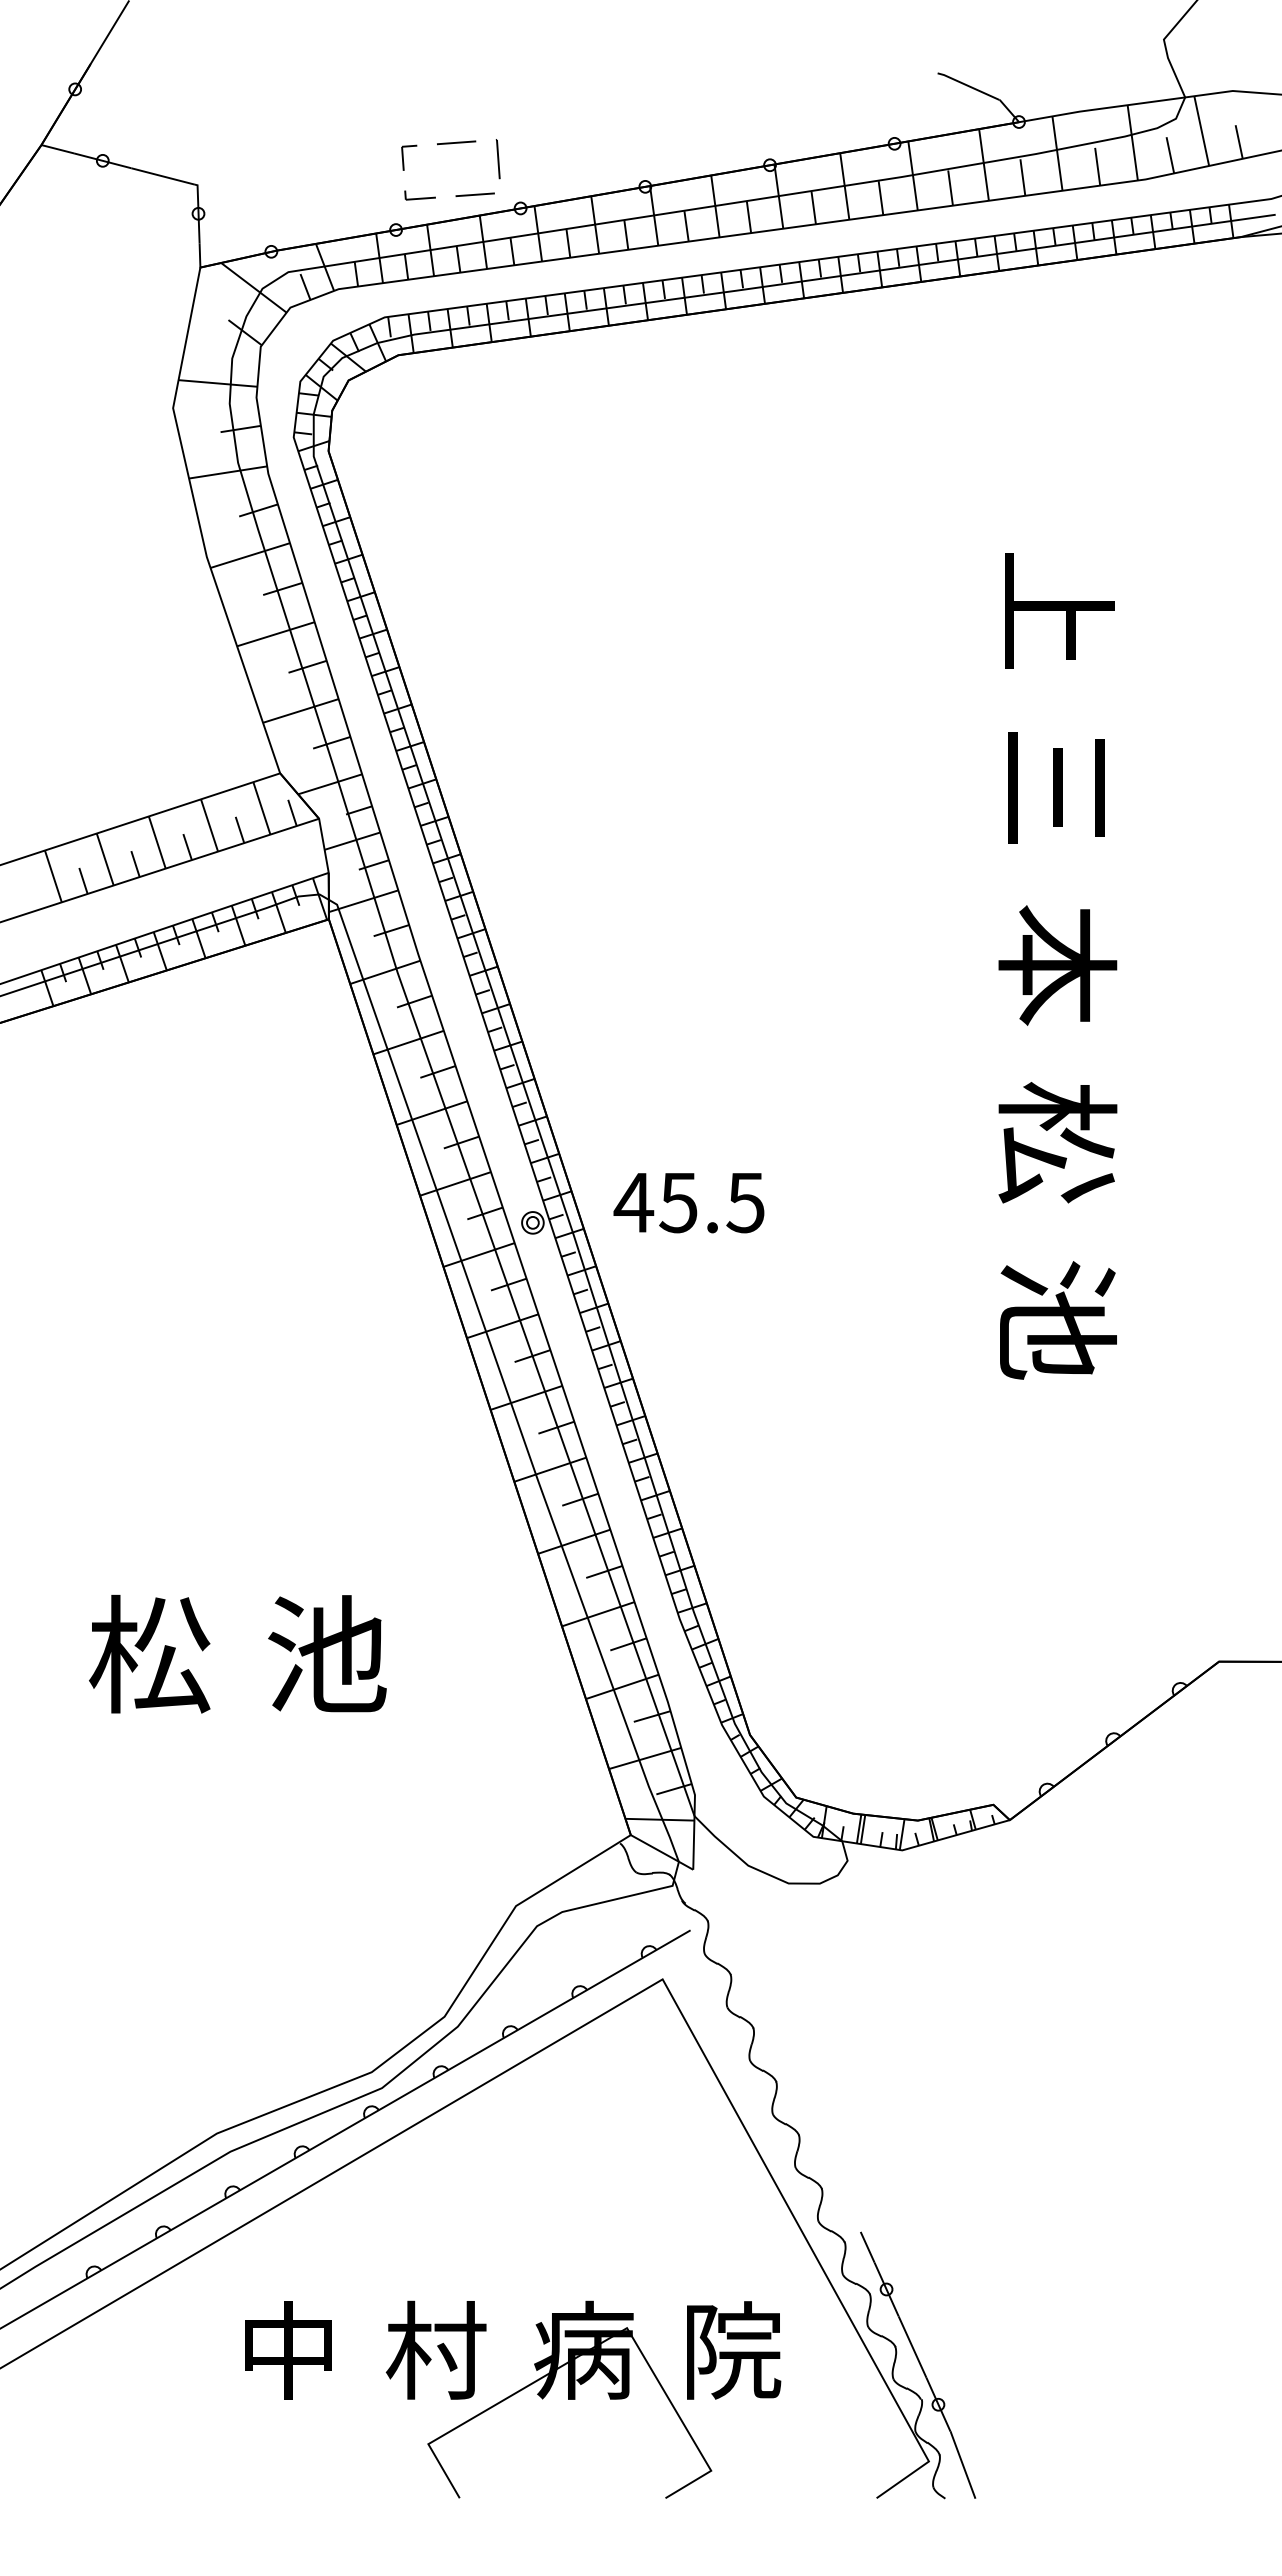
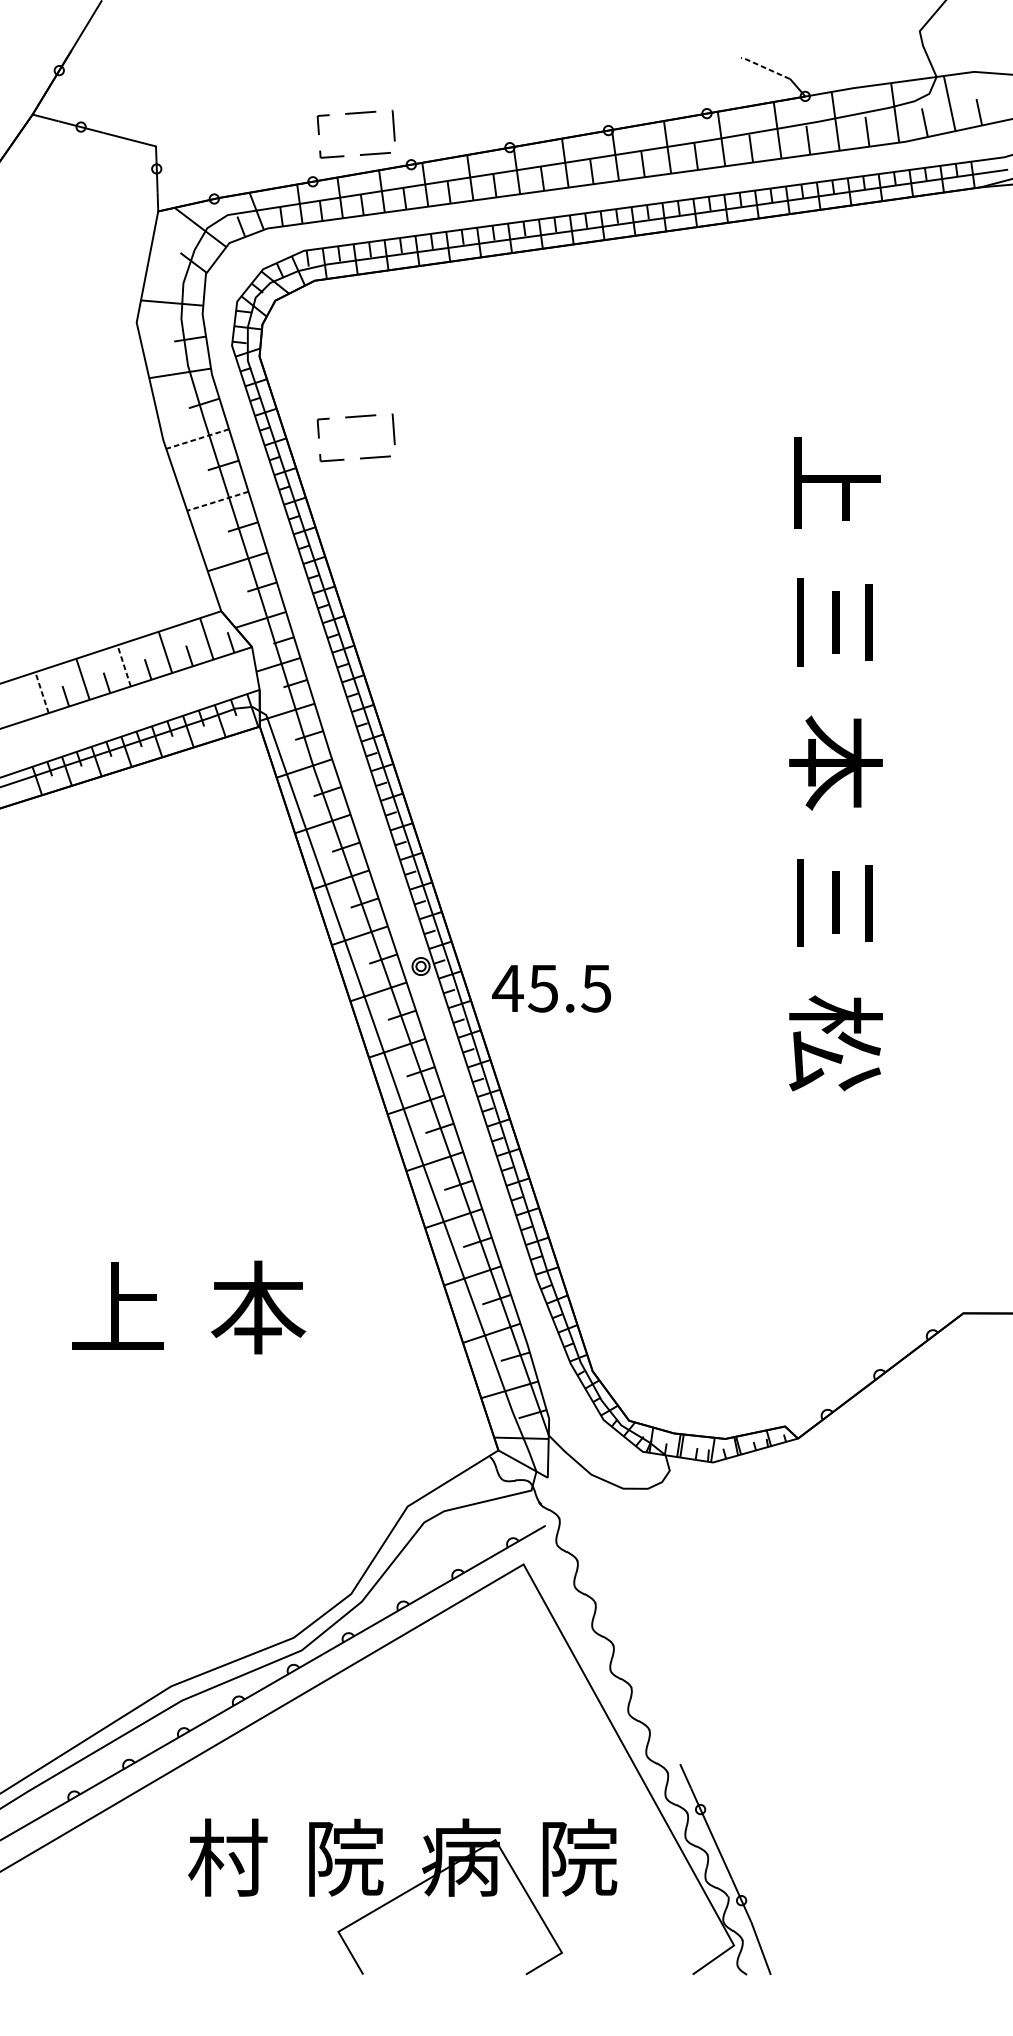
line: (967, 85) -> (764, 67), solid -> dashed
part: (450, 528) -> (355, 417), added
line: (250, 555) -> (197, 439), solid -> dashed
line: (275, 634) -> (217, 501), solid -> dashed
line: (157, 842) -> (124, 665), solid -> dashed
line: (53, 875) -> (42, 691), solid -> dashed
text: (1057, 1142) -> (835, 902), 松 -> 三
text: (688, 1203) -> (551, 989), moved
text: (1057, 1319) -> (835, 1042), 池 -> 松
text: (149, 1653) -> (118, 1306), 松 -> 上
text: (327, 1654) -> (258, 1307), 池 -> 本
text: (288, 2349) -> (227, 1857), 中 -> 村
text: (435, 2349) -> (344, 1857), 村 -> 院

